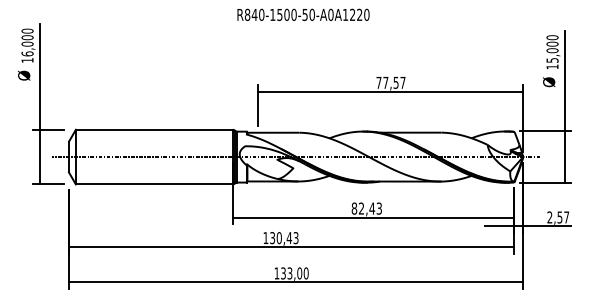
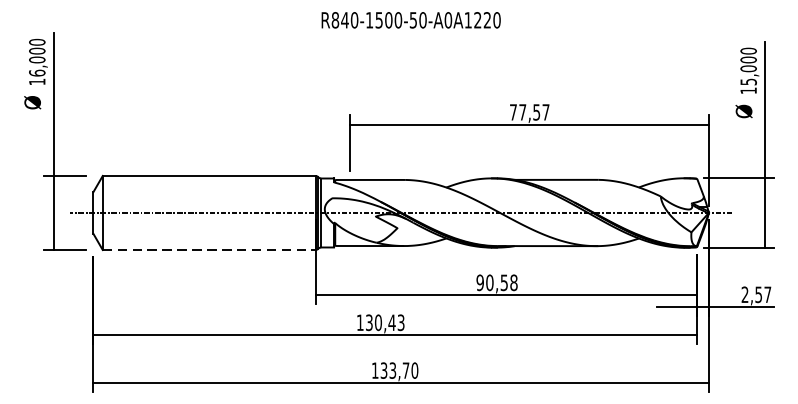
line: (154, 184) -> (209, 250), solid -> dashed
text: (366, 208) -> (496, 282), 82,43 -> 90,58
text: (299, 273) -> (405, 370), 133,00 -> 133,70

